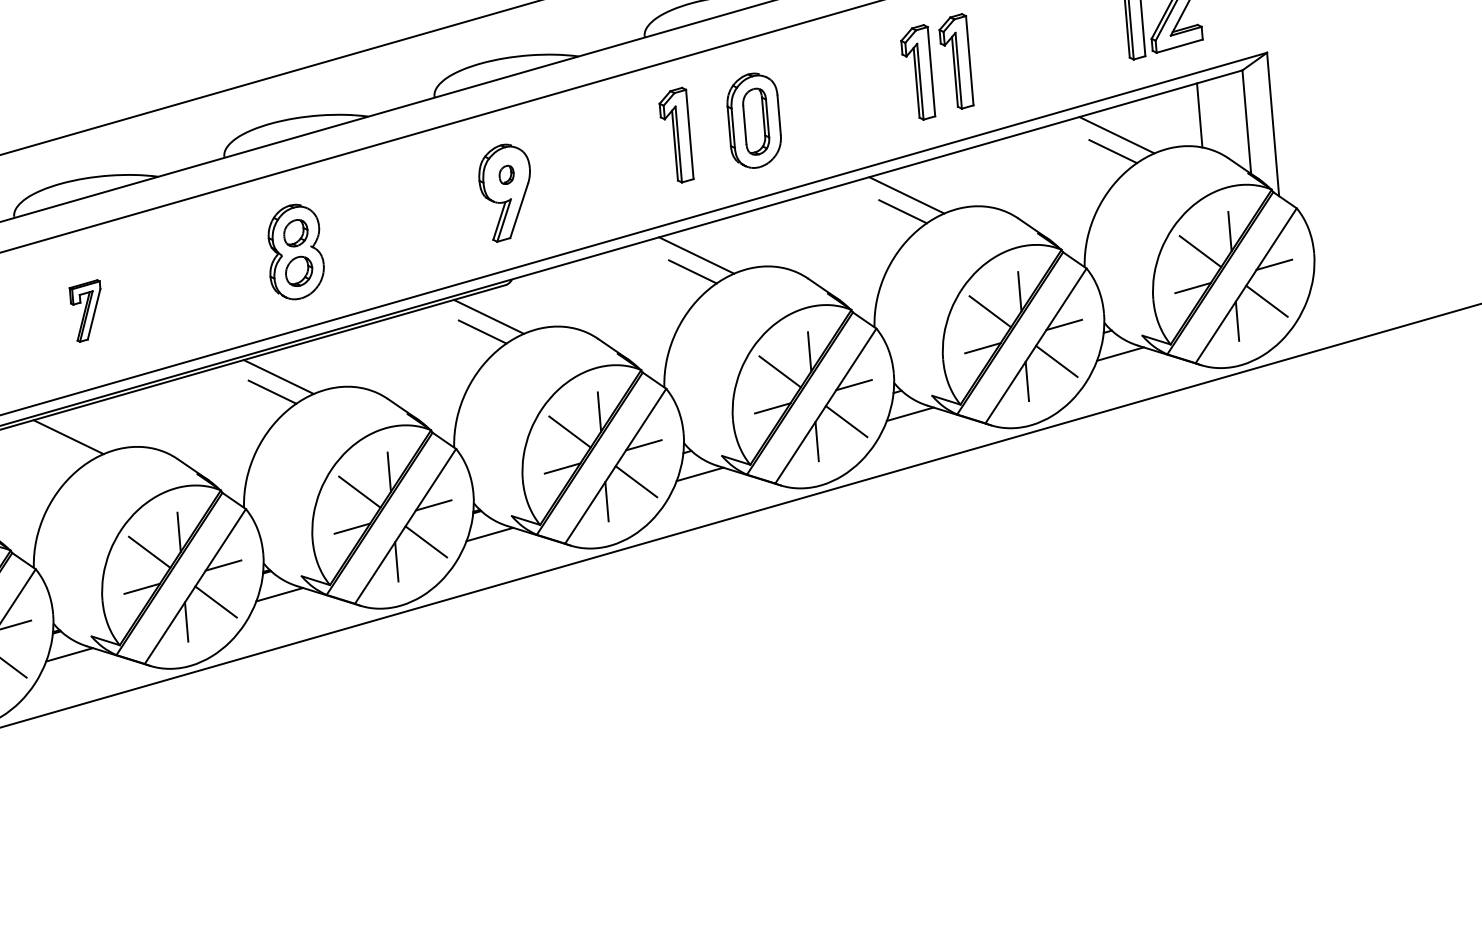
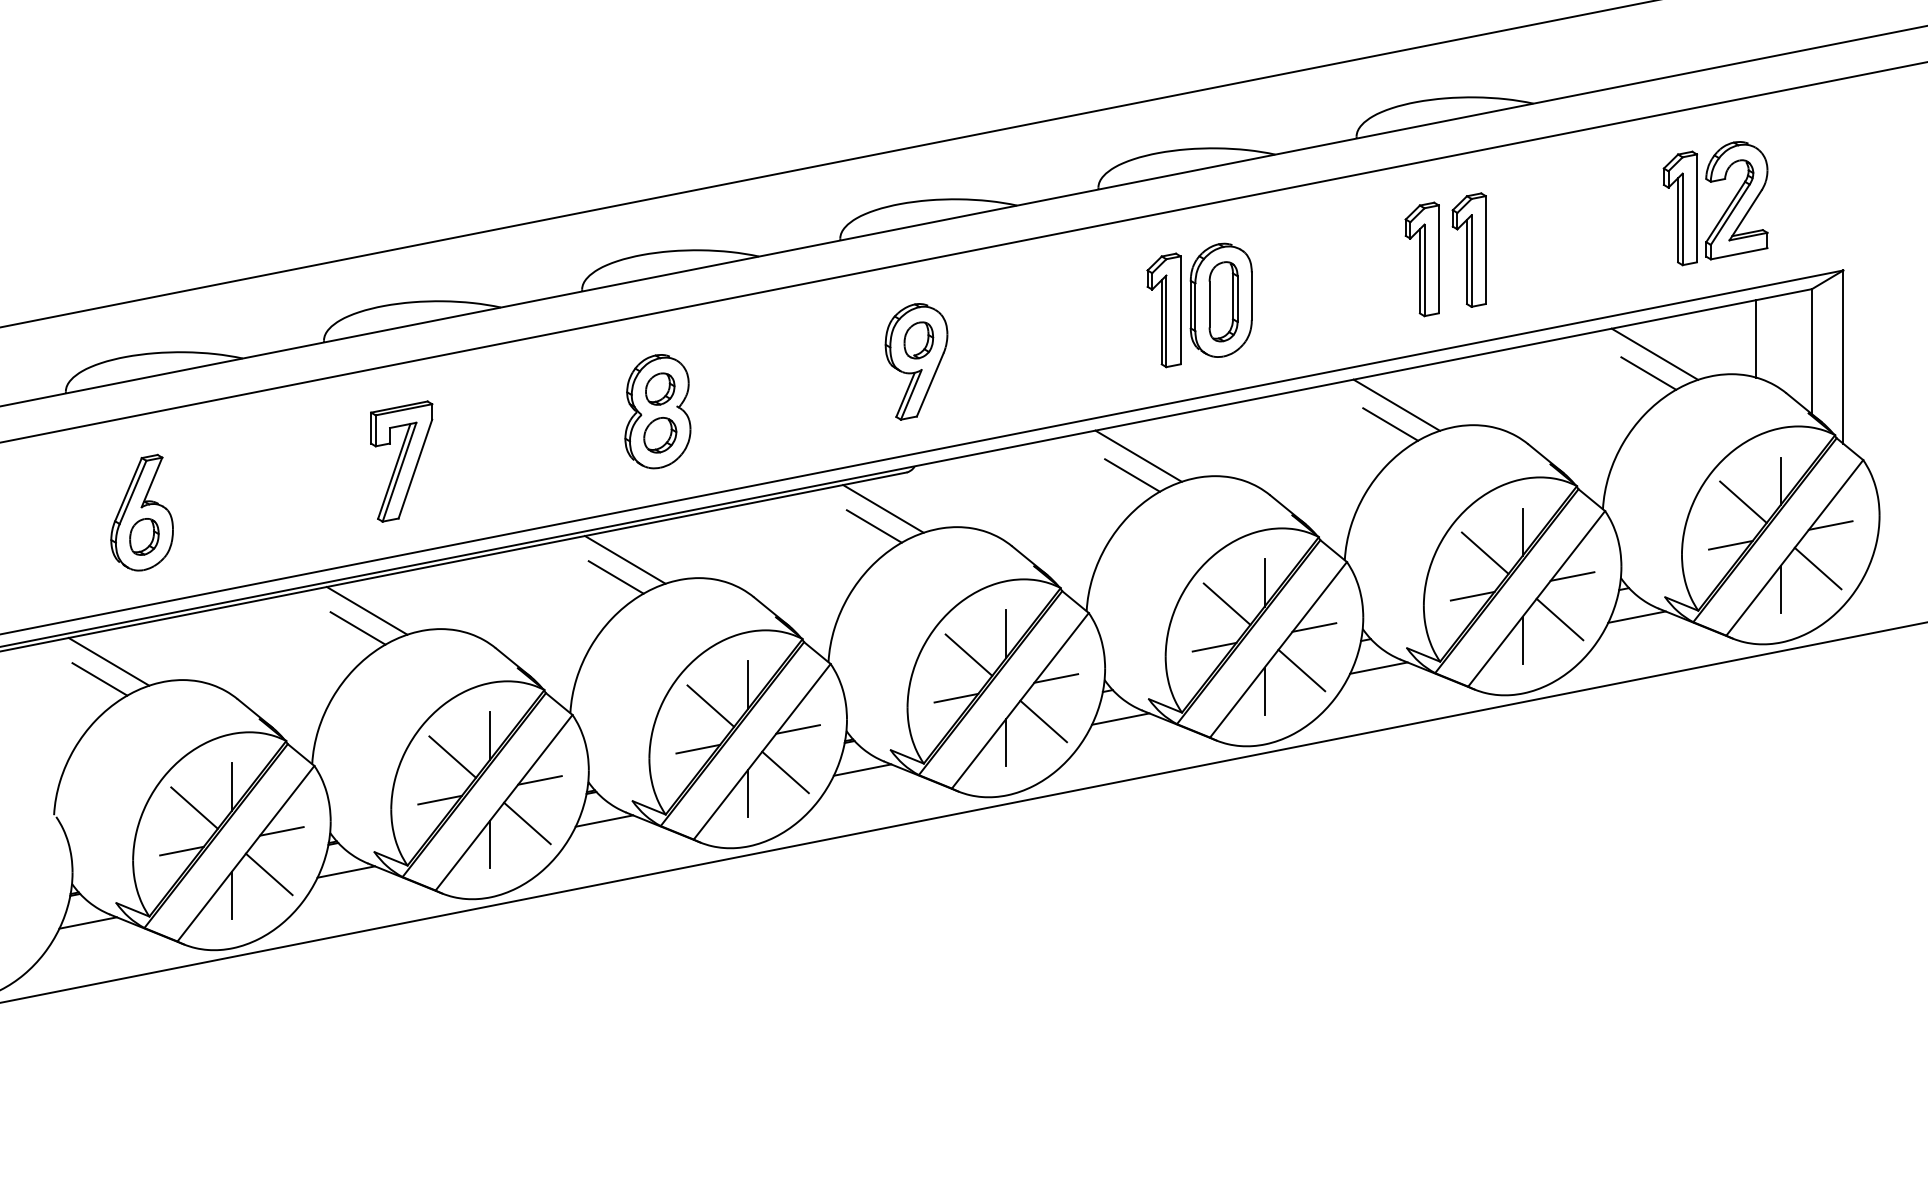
part: (675, 135) -> (1163, 310), moved
part: (506, 175) -> (918, 340), size x1.67
part: (86, 311) -> (401, 461), size x1.67
line: (61, 452) -> (357, 628), added

